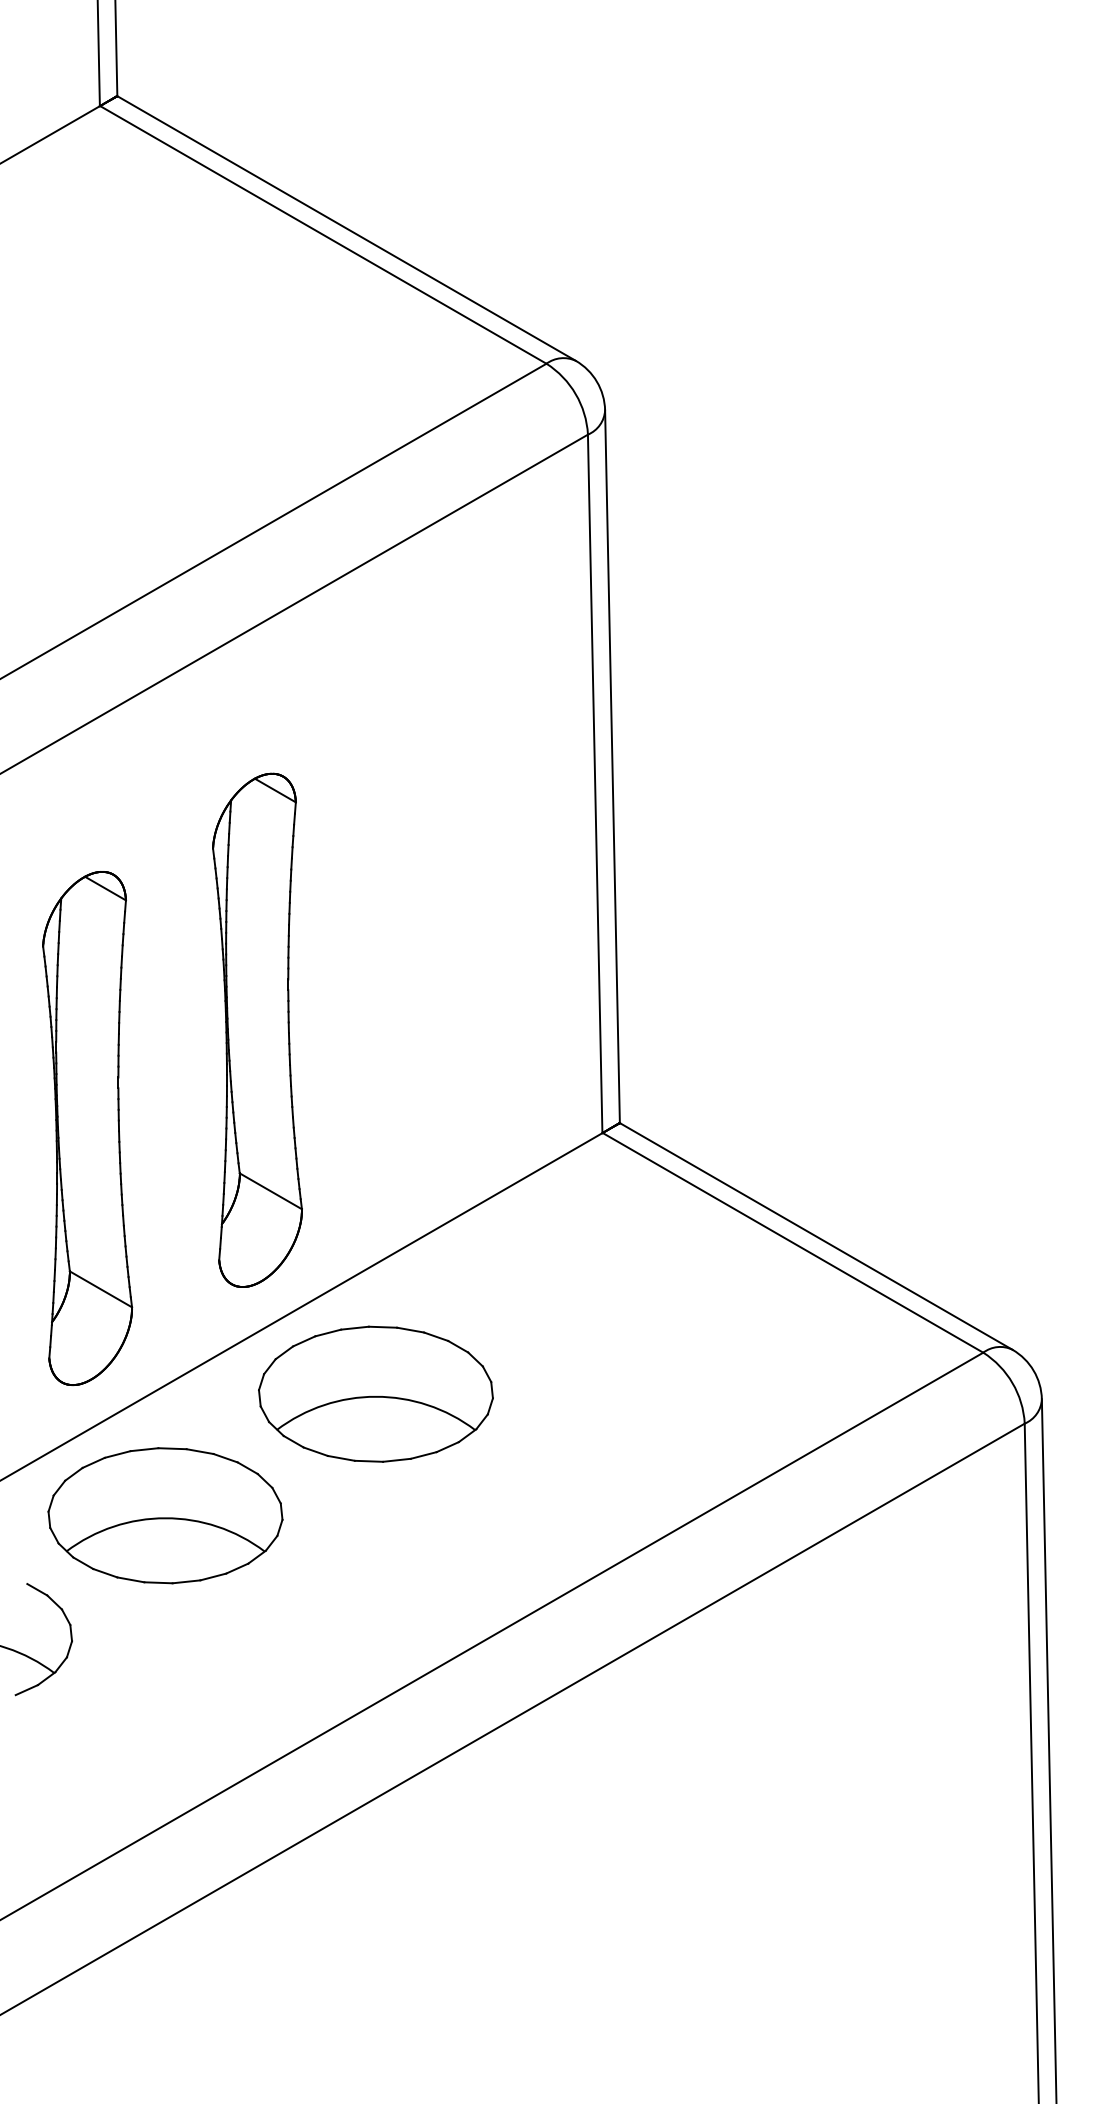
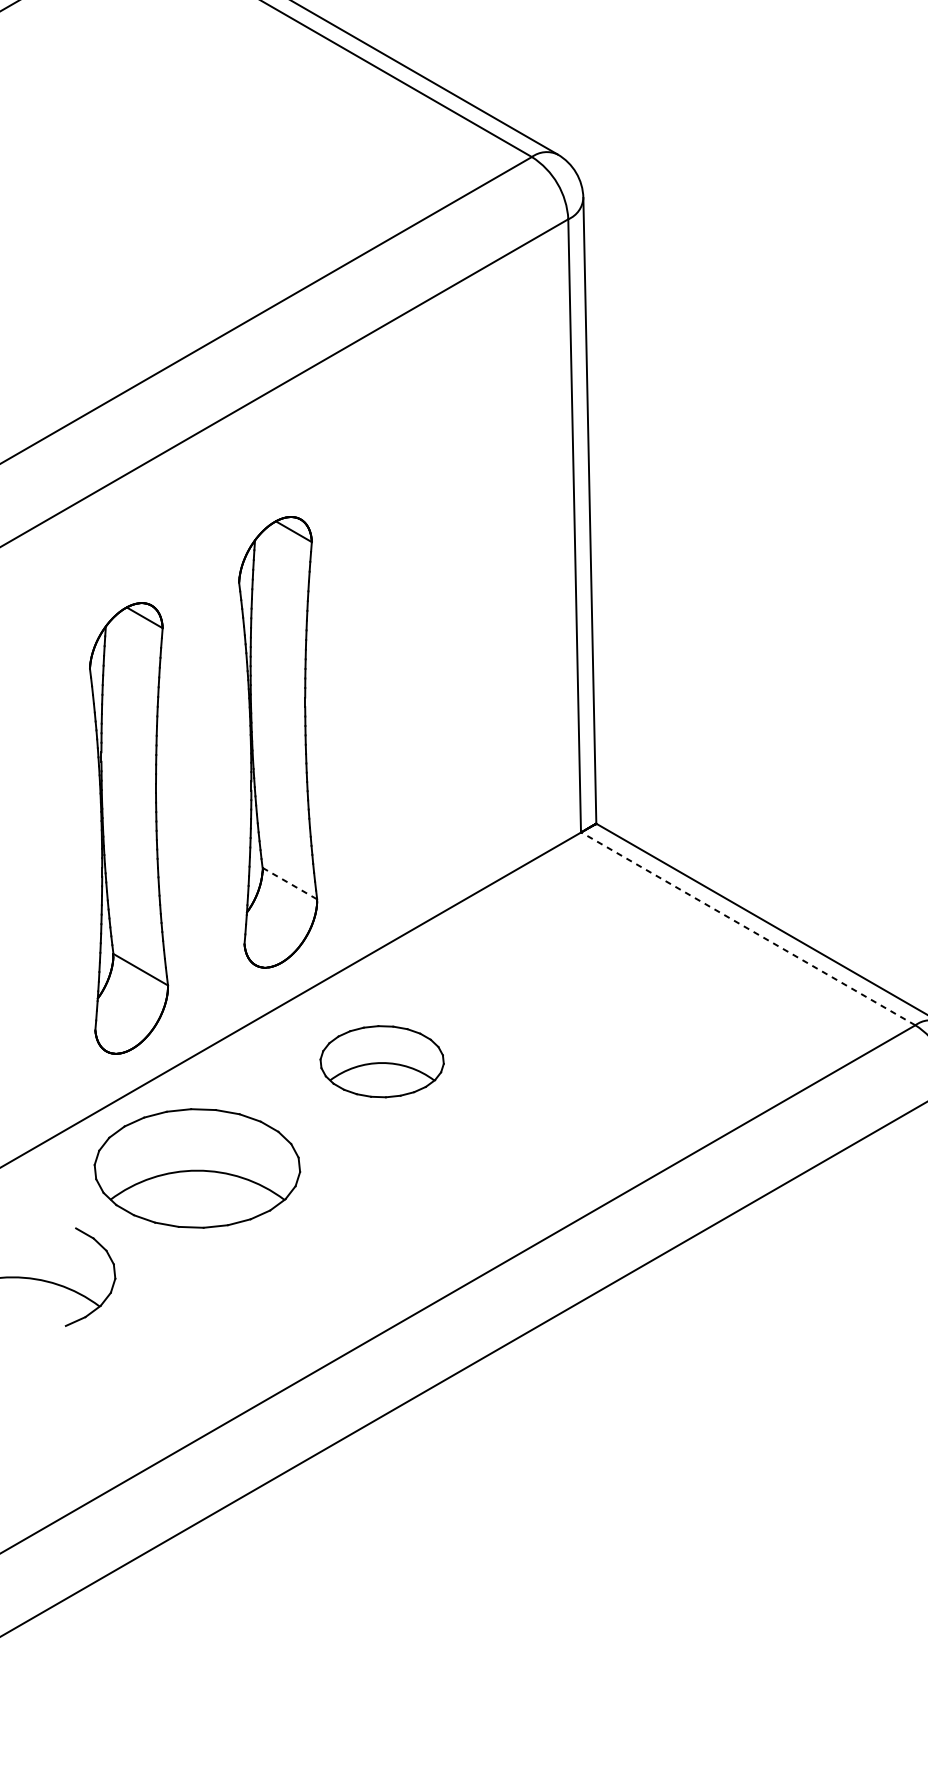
line: (270, 1191) -> (289, 883), solid -> dashed
line: (792, 1242) -> (747, 928), solid -> dashed
part: (375, 1393) -> (381, 1061), size x0.6

